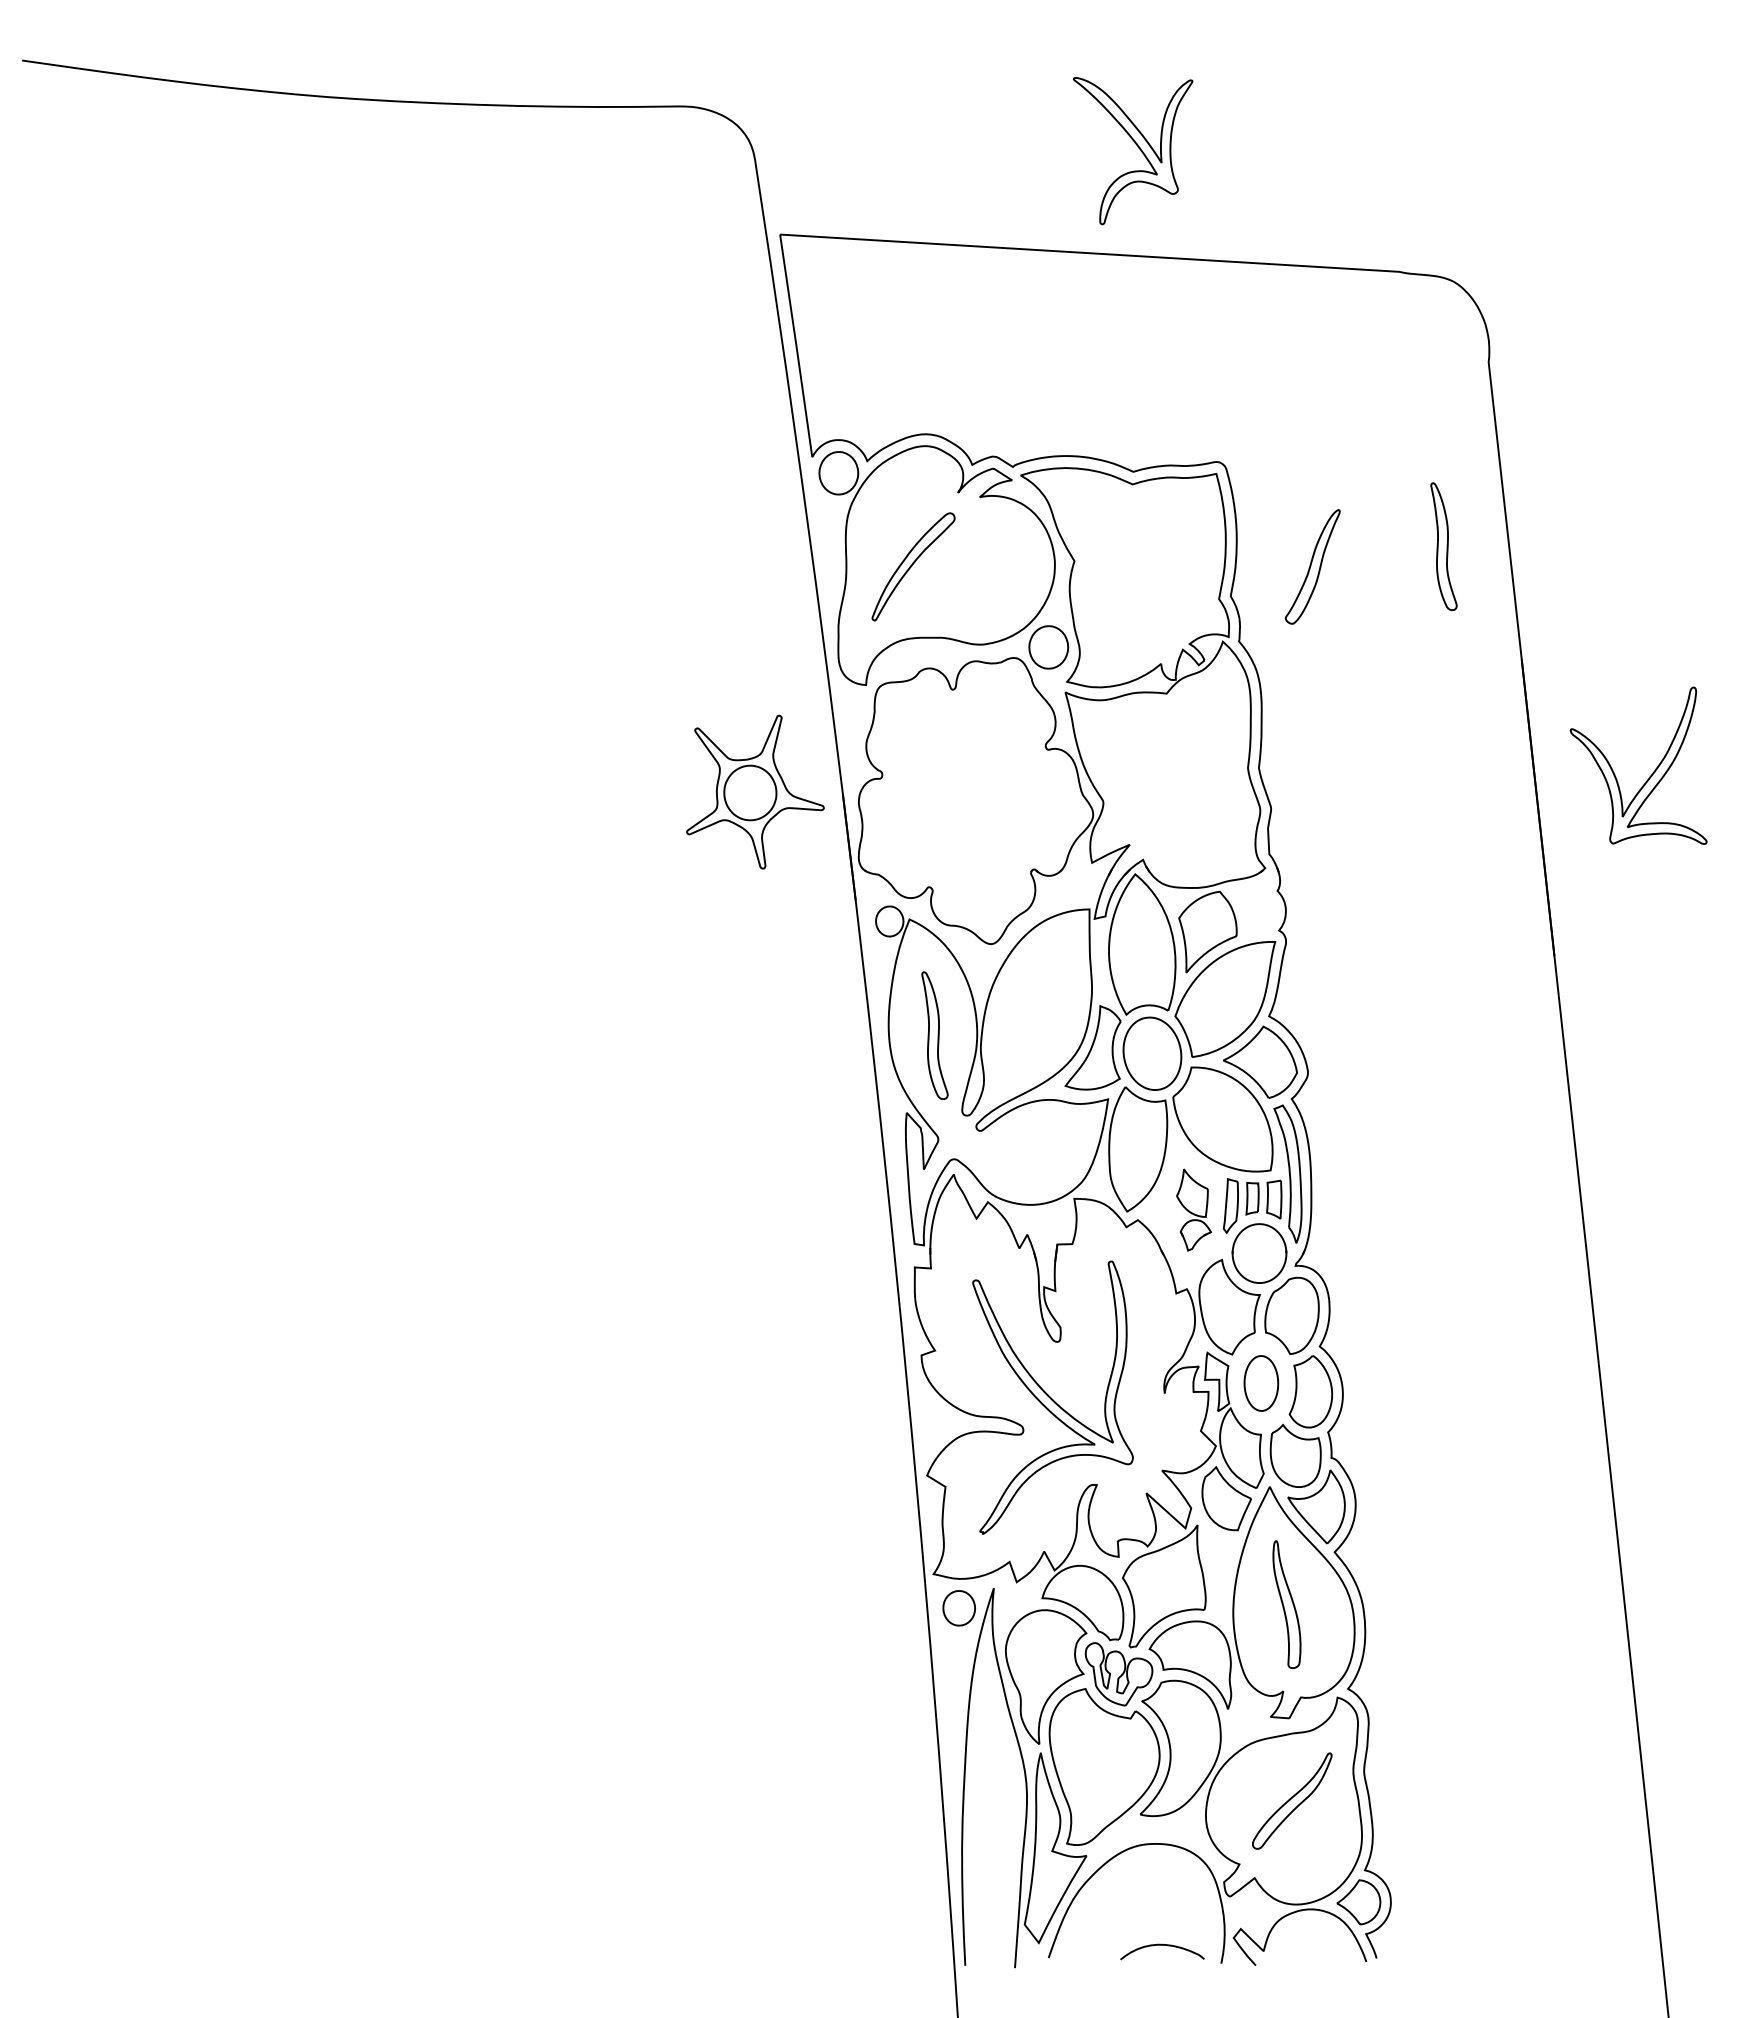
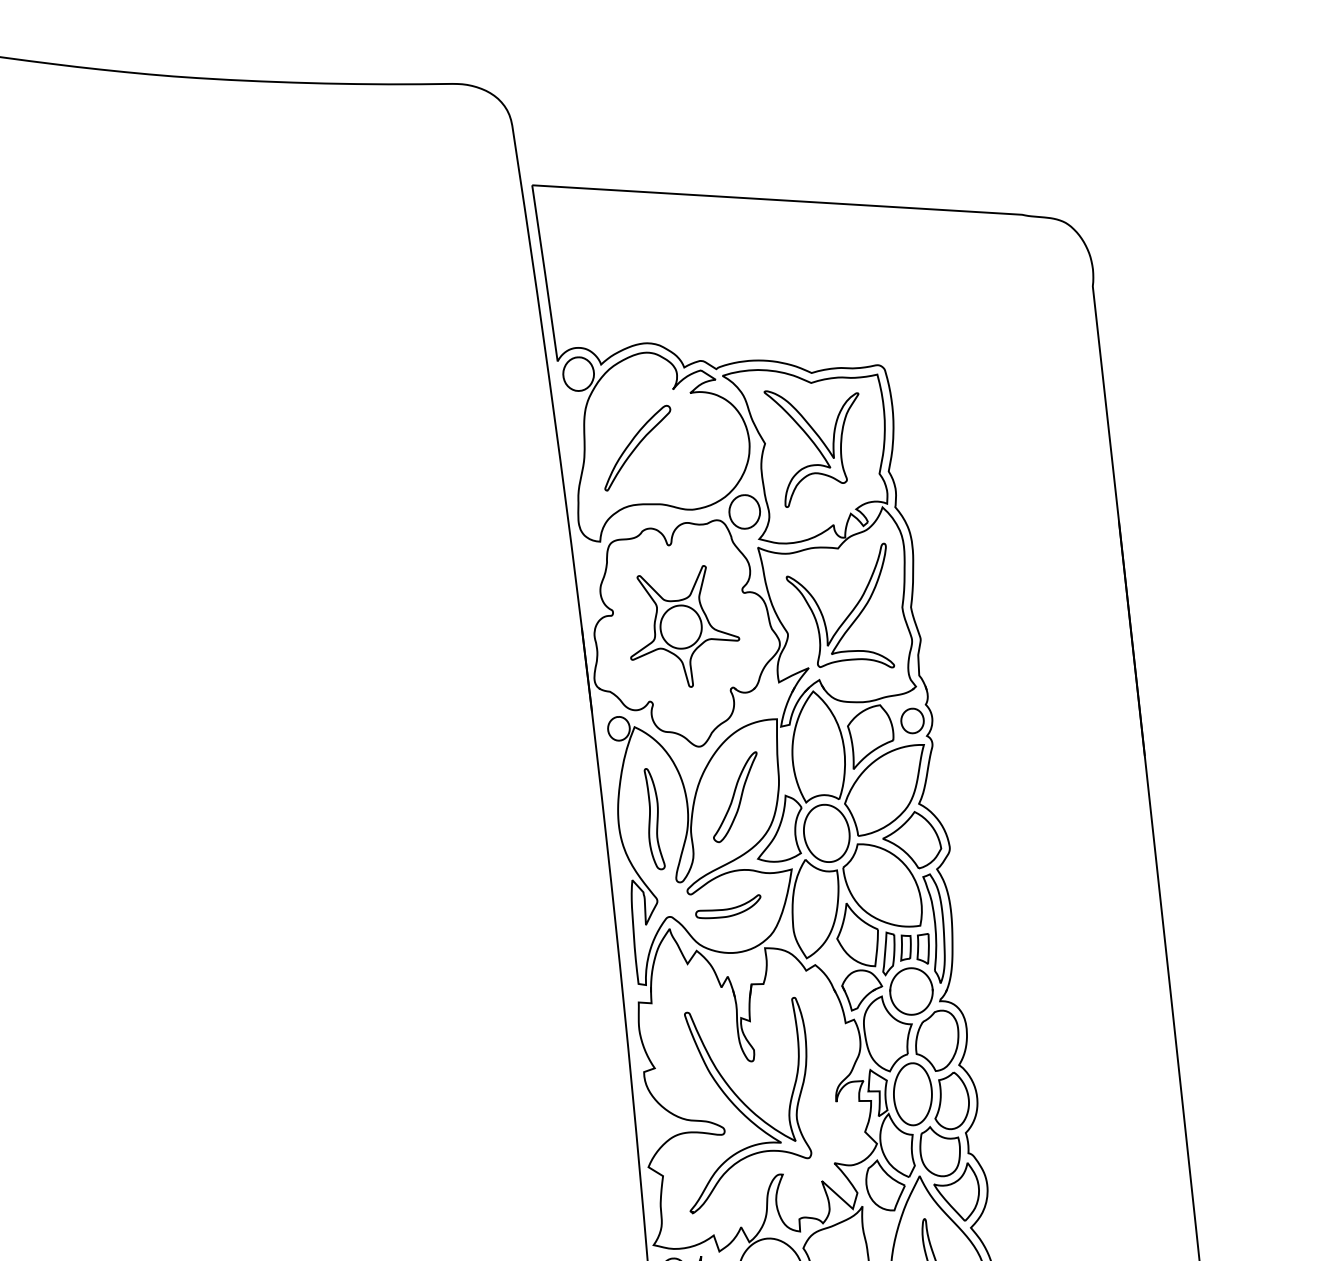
part: (1133, 151) -> (811, 449), moved
part: (1443, 546) -> (1057, 432), removed
part: (1312, 566) -> (735, 796), moved
part: (1649, 776) -> (848, 614), moved
part: (755, 791) -> (685, 625), moved
part: (1260, 911) -> (912, 720), added
part: (1027, 1145) -> (727, 906), added
part: (1193, 1209) -> (859, 956), size x1.67
part: (1261, 1383) -> (913, 1094), size x1.43

